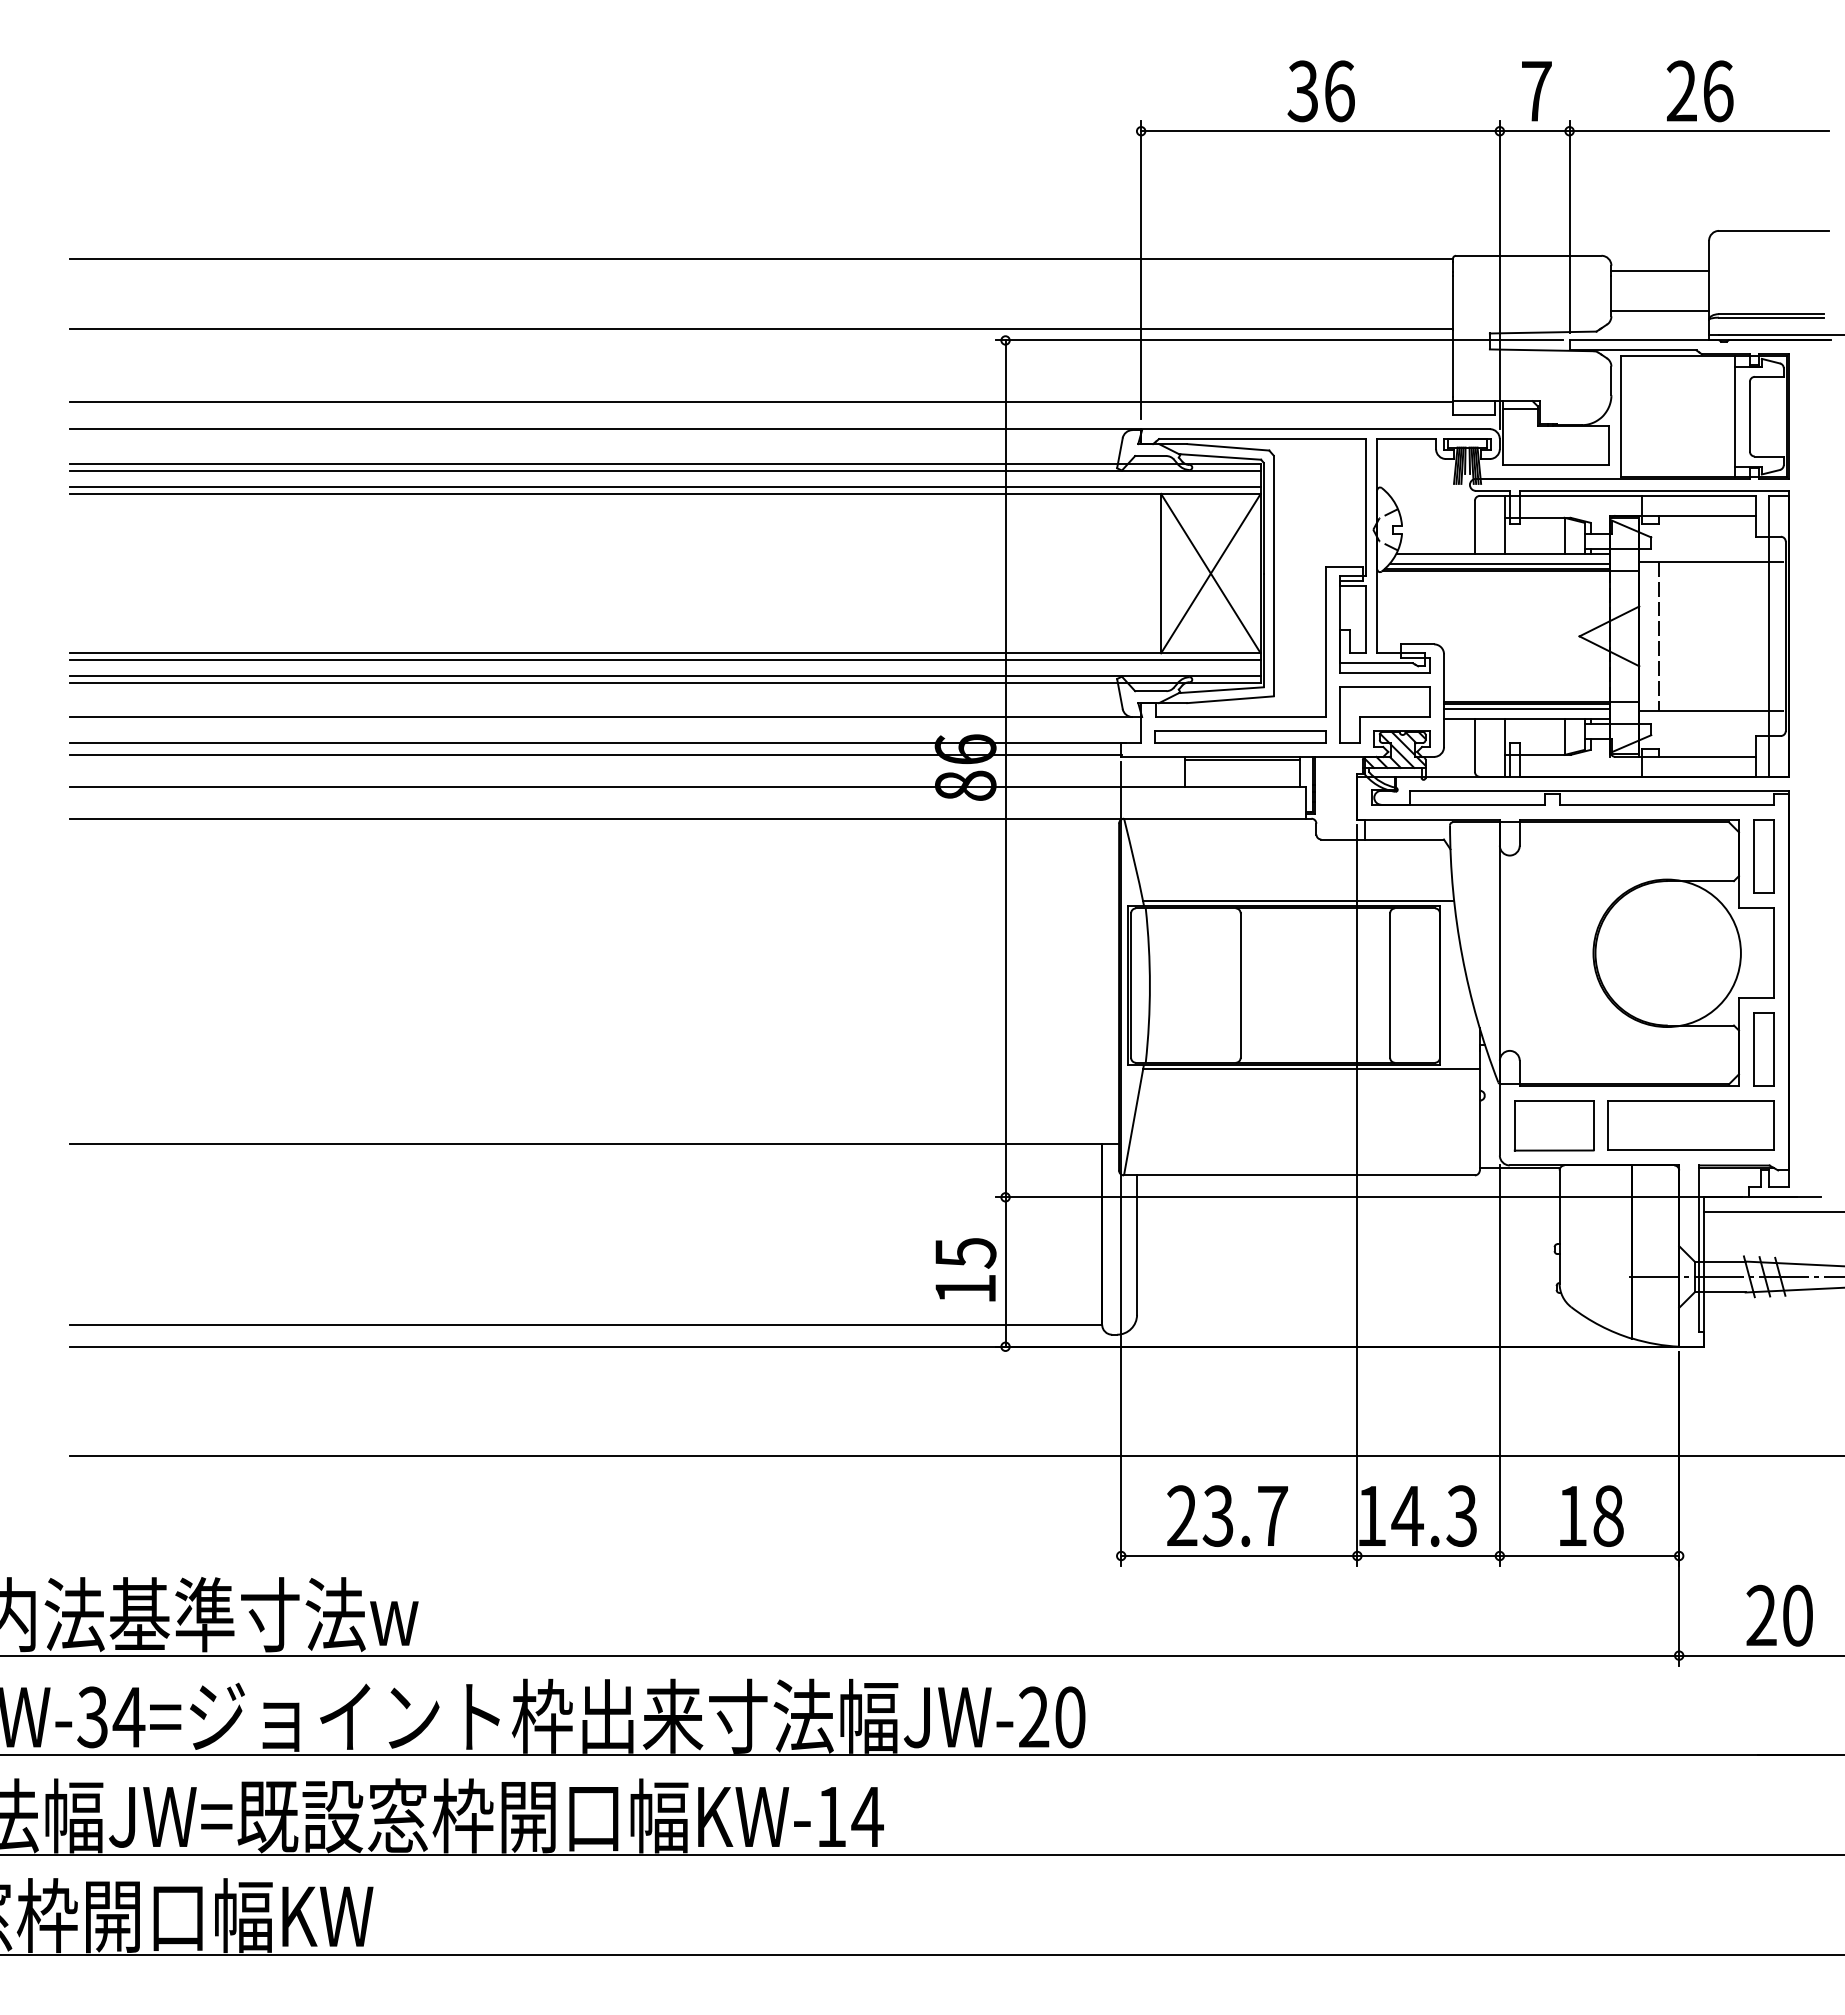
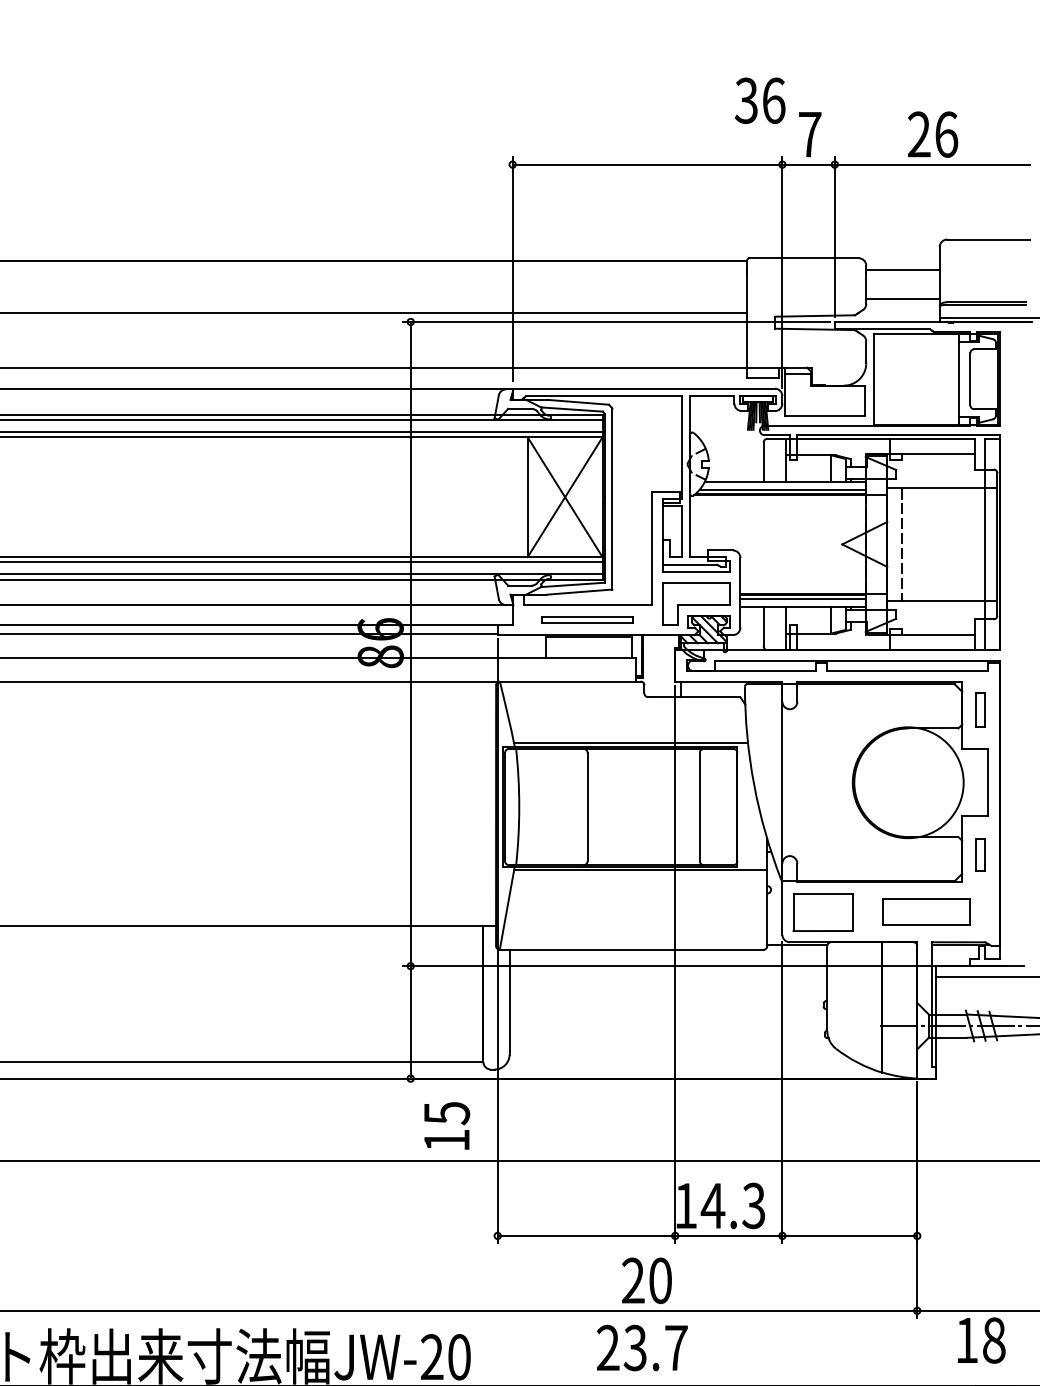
text: (1320, 91) -> (759, 100), moved
part: (1240, 736) -> (587, 619), size x0.7
part: (1763, 856) -> (980, 709), size x0.6
part: (1763, 1049) -> (980, 855), size x0.6
part: (1690, 1125) -> (925, 912), size x0.7
text: (965, 1269) -> (446, 1125), moved
text: (1227, 1515) -> (642, 1347), moved
text: (1591, 1515) -> (981, 1340), moved
text: (1779, 1615) -> (646, 1280), moved

